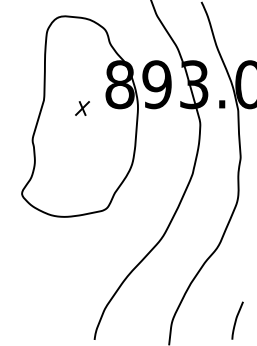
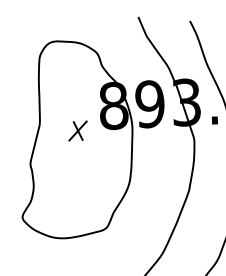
part: (82, 108) -> (77, 131), size x1.43

